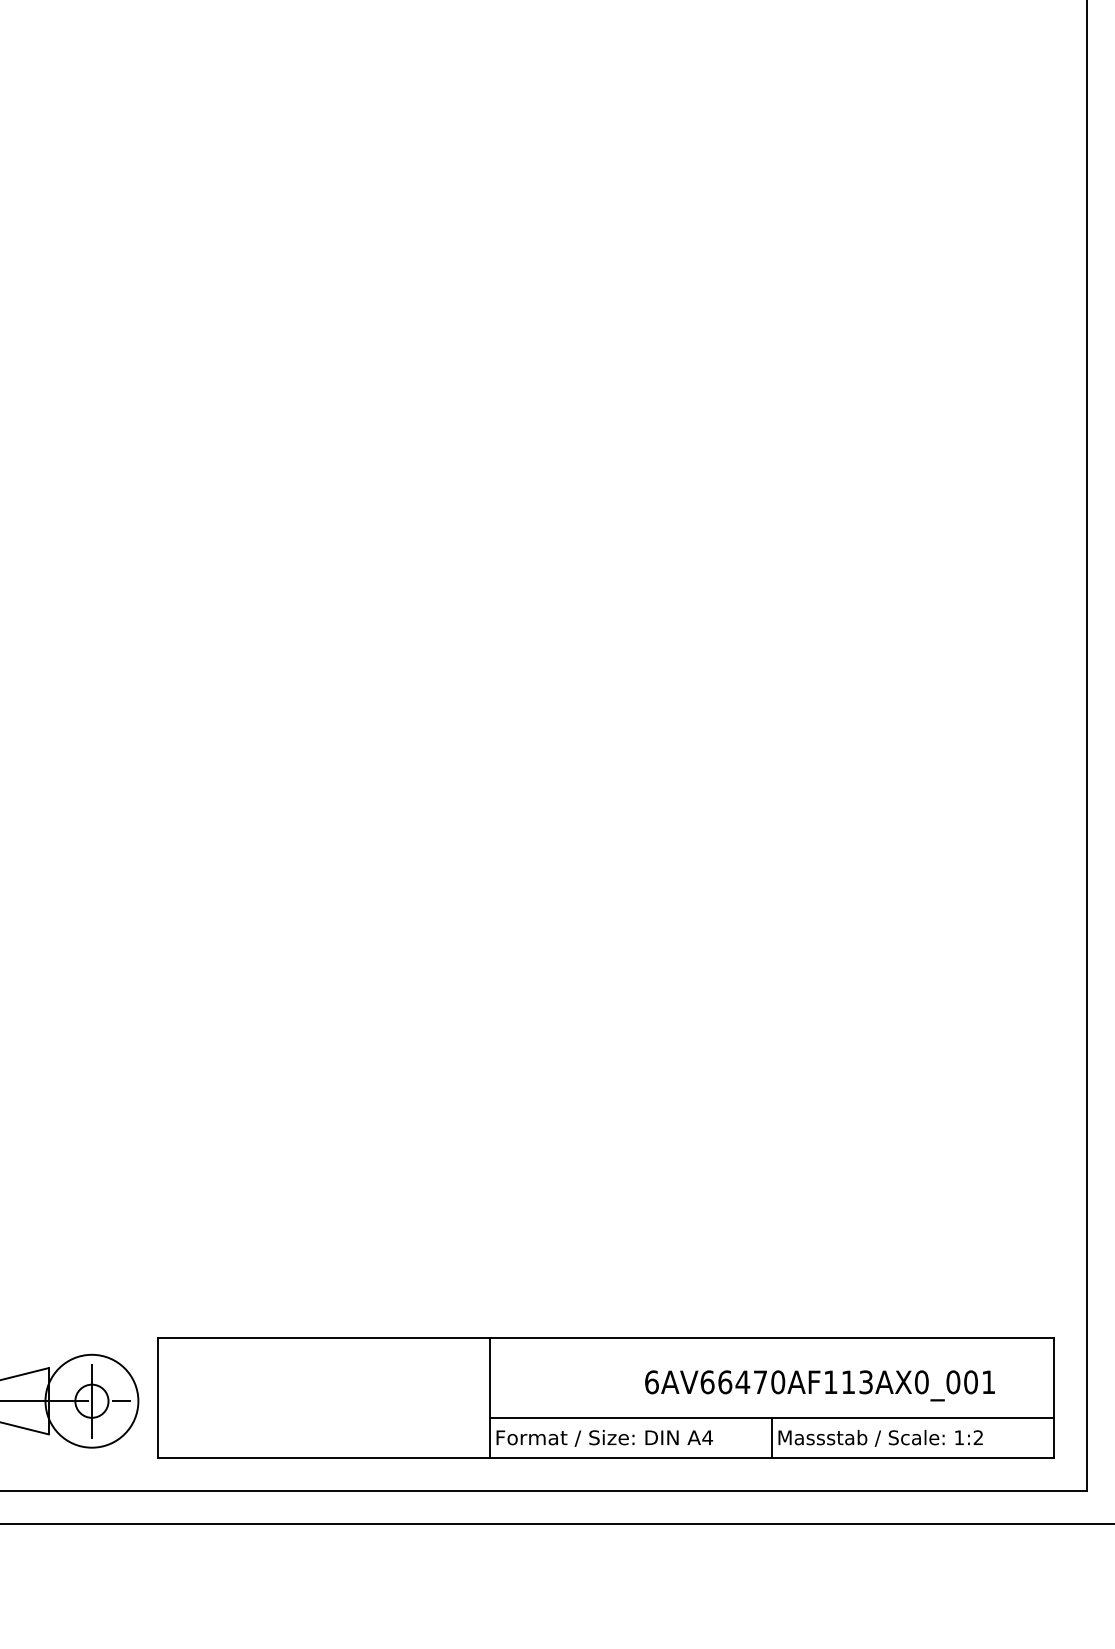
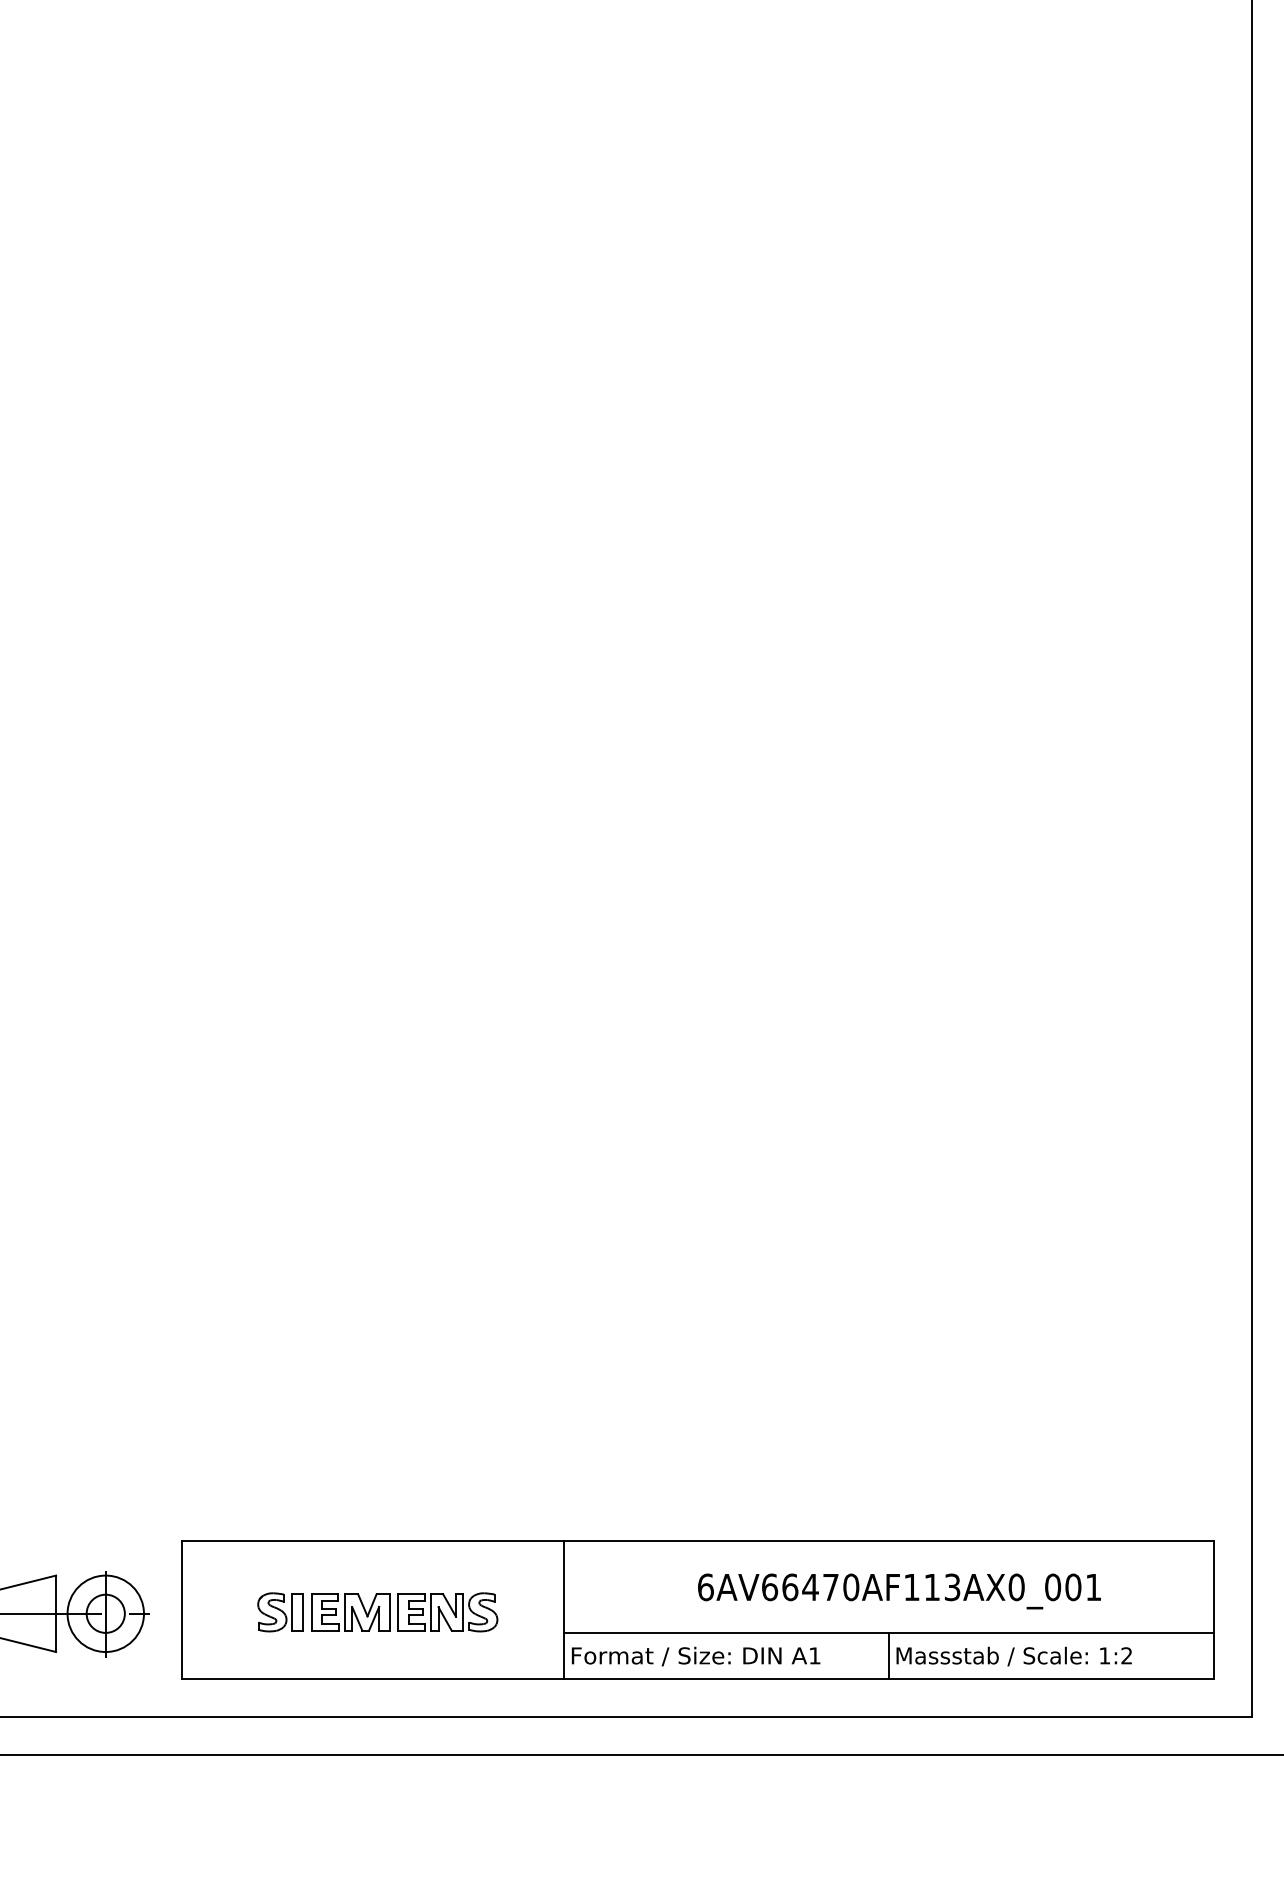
text: (819, 1385) -> (898, 1591), moved
part: (327, 1399) -> (377, 1611), added
circle: (91, 1401) -> (105, 1614), size x0.71
text: (707, 1437) -> (814, 1655), A4 -> A1

